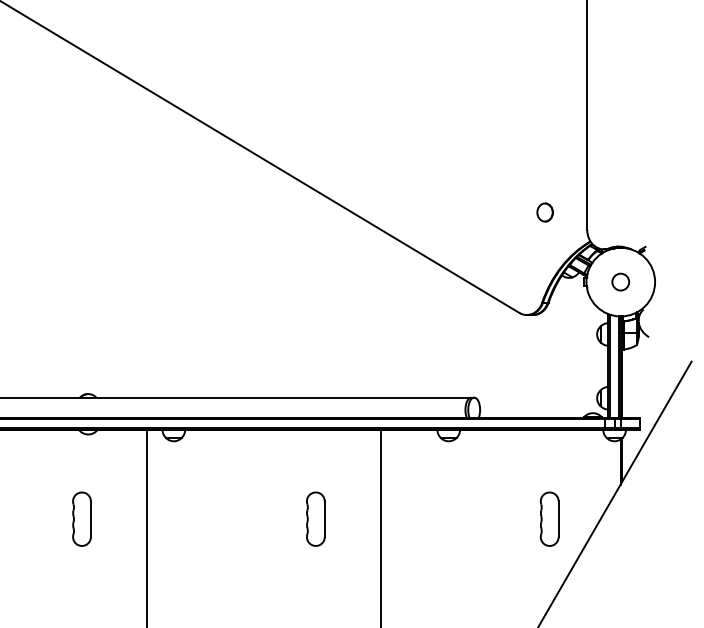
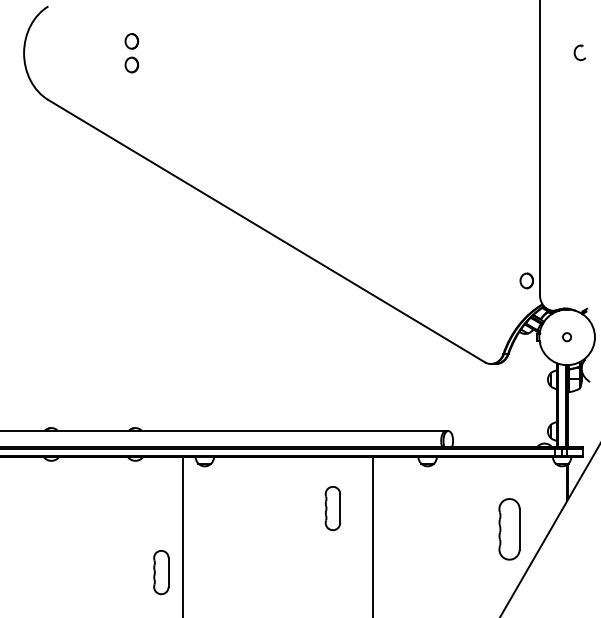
part: (544, 212) -> (526, 280), moved
circle: (619, 281) -> (566, 336), size x0.6
part: (82, 519) -> (161, 572), moved
part: (315, 519) -> (332, 508), moved
part: (549, 519) -> (509, 529), size x1.4

